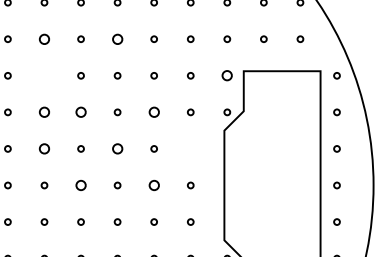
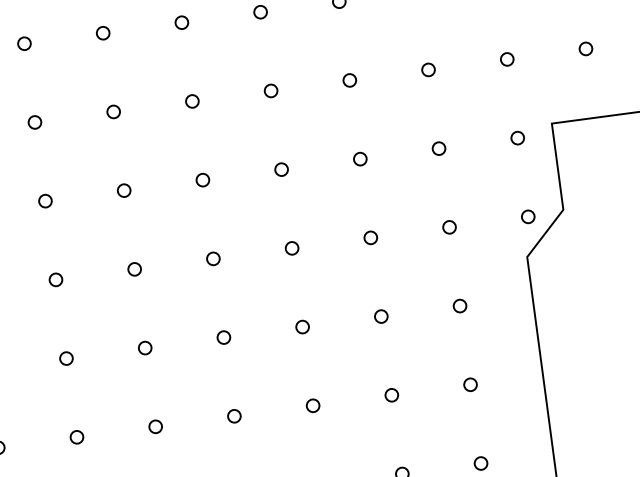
circle: (44, 38) -> (113, 110), size x0.62
circle: (117, 38) -> (270, 89), size x0.62
circle: (44, 75) -> (124, 190), added
circle: (227, 75) -> (518, 137), size x0.62
circle: (44, 112) -> (134, 269), size x0.62
circle: (80, 112) -> (212, 259), size x0.62
circle: (153, 112) -> (369, 238), size x0.62
circle: (44, 148) -> (145, 347), size x0.62
circle: (117, 148) -> (302, 326), size x0.62
circle: (190, 148) -> (459, 305), added
circle: (80, 185) -> (233, 416), size x0.62
circle: (153, 185) -> (390, 395), size x0.62

